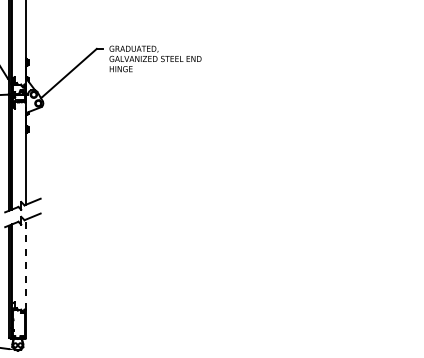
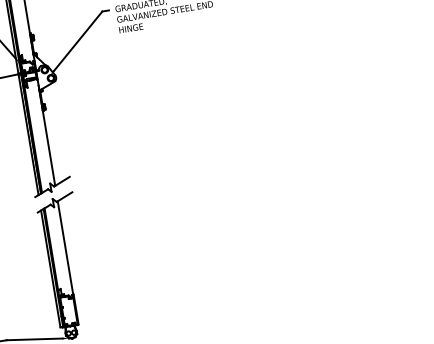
line: (25, 264) -> (65, 247), dashed -> solid

